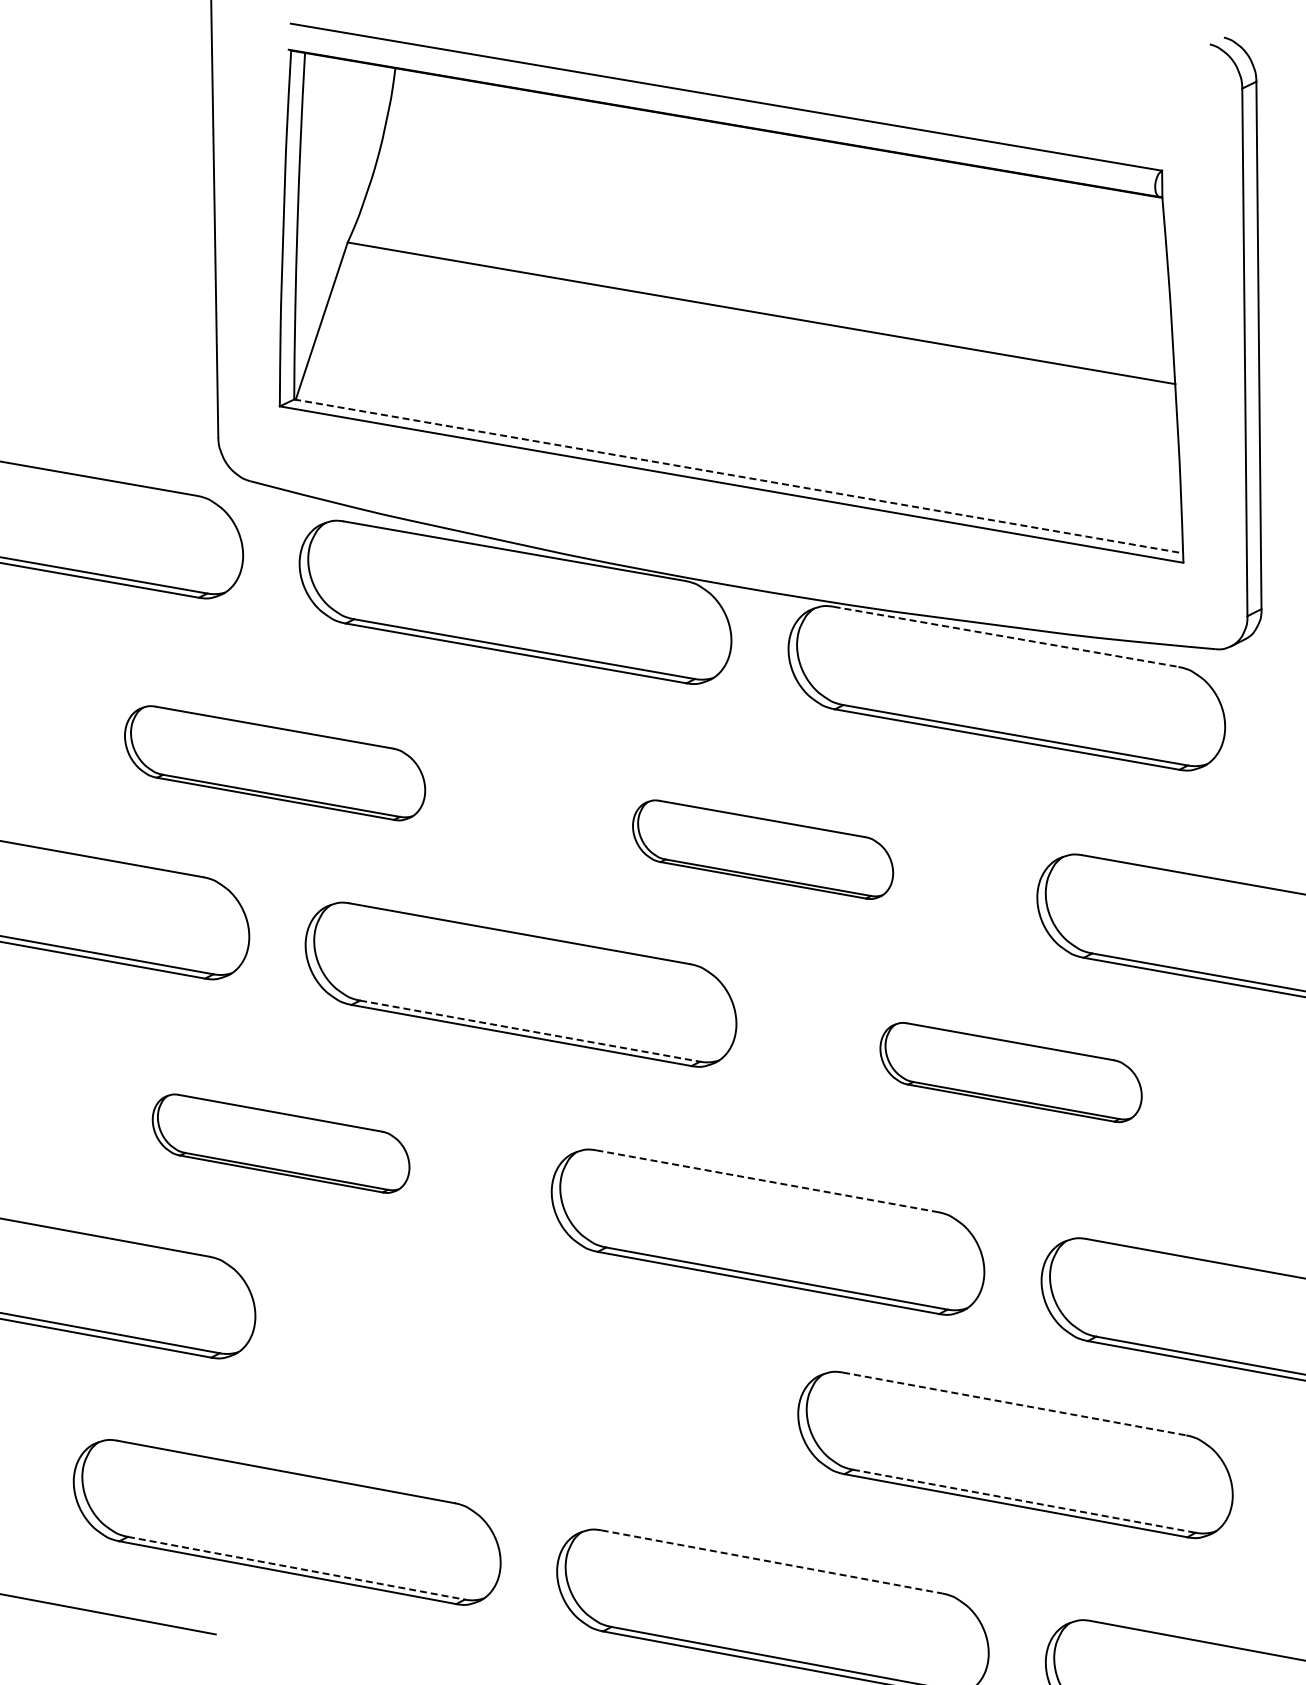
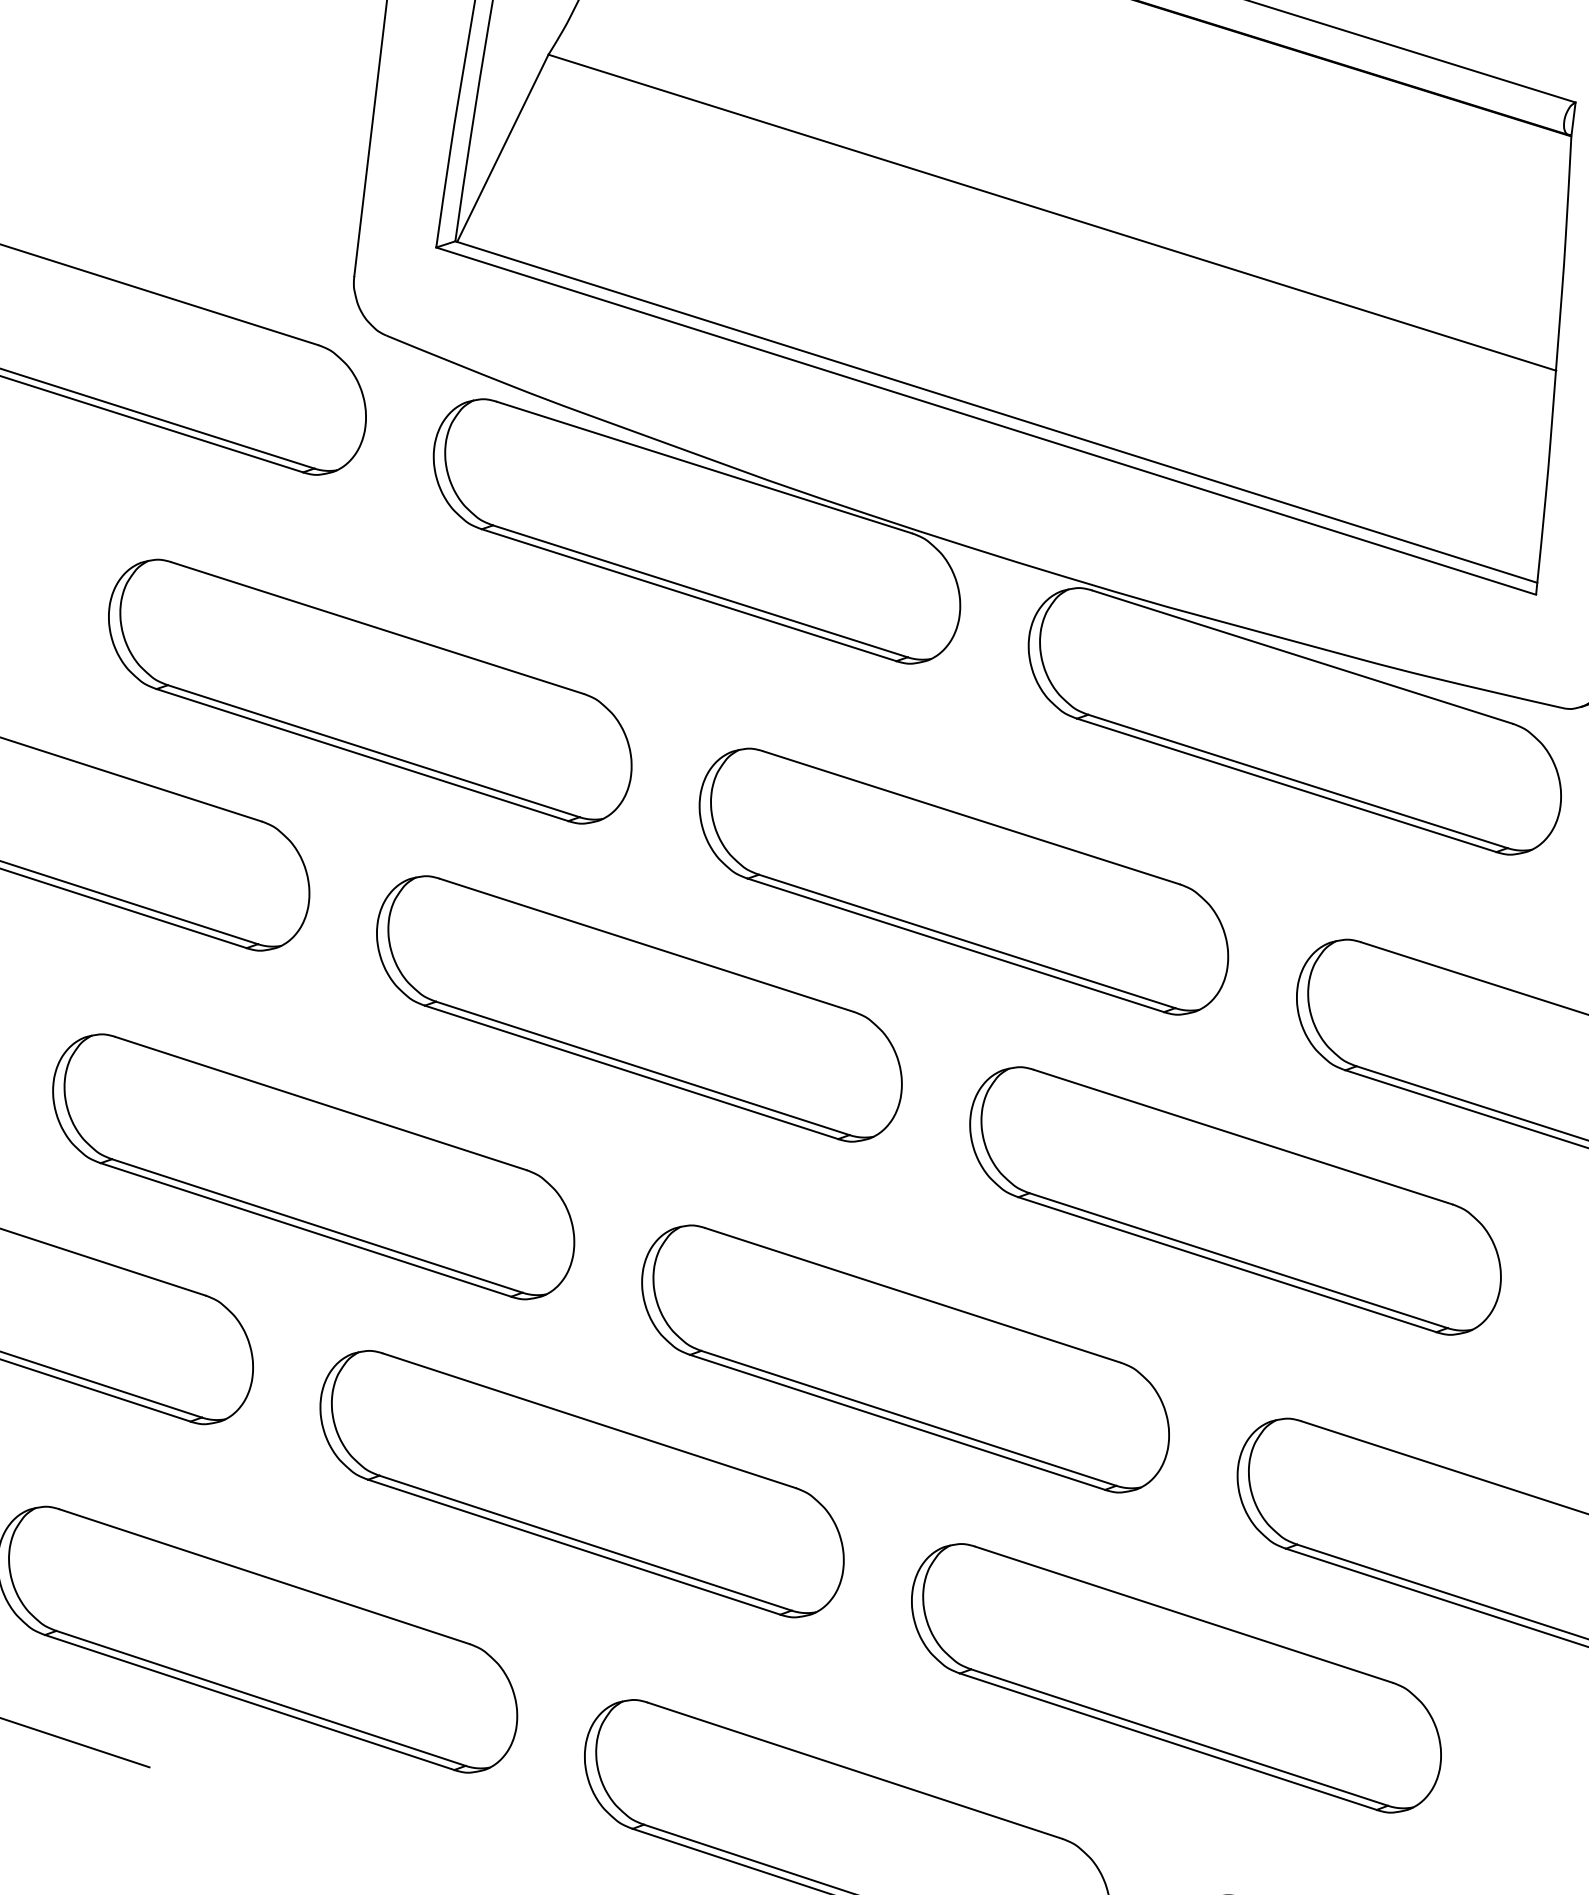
line: (739, 476) -> (997, 412), dashed -> solid
line: (1006, 636) -> (1303, 656), dashed -> solid
part: (274, 762) -> (369, 690), size x1.43
part: (762, 849) -> (963, 881), size x1.67
line: (530, 1031) -> (643, 1068), dashed -> solid
part: (1010, 1072) -> (1234, 1200), size x1.67
part: (280, 1143) -> (312, 1166), size x1.67
line: (767, 1181) -> (913, 1295), dashed -> solid
part: (526, 1364) -> (582, 1483), added
line: (1015, 1404) -> (1184, 1615), dashed -> solid
line: (1024, 1501) -> (1179, 1737), dashed -> solid
line: (772, 1562) -> (855, 1771), dashed -> solid
line: (296, 1568) -> (261, 1698), dashed -> solid

